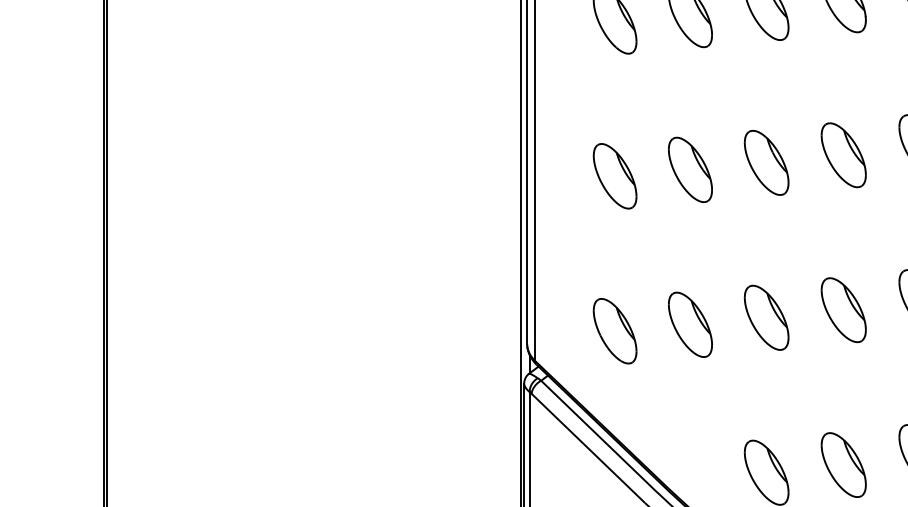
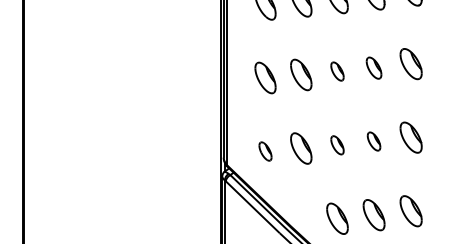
part: (842, 156) -> (373, 68), size x0.7
part: (766, 162) -> (337, 71), size x0.6
part: (842, 309) -> (373, 141), size x0.6
part: (766, 318) -> (337, 145), size x0.6
part: (615, 331) -> (265, 151), size x0.6

